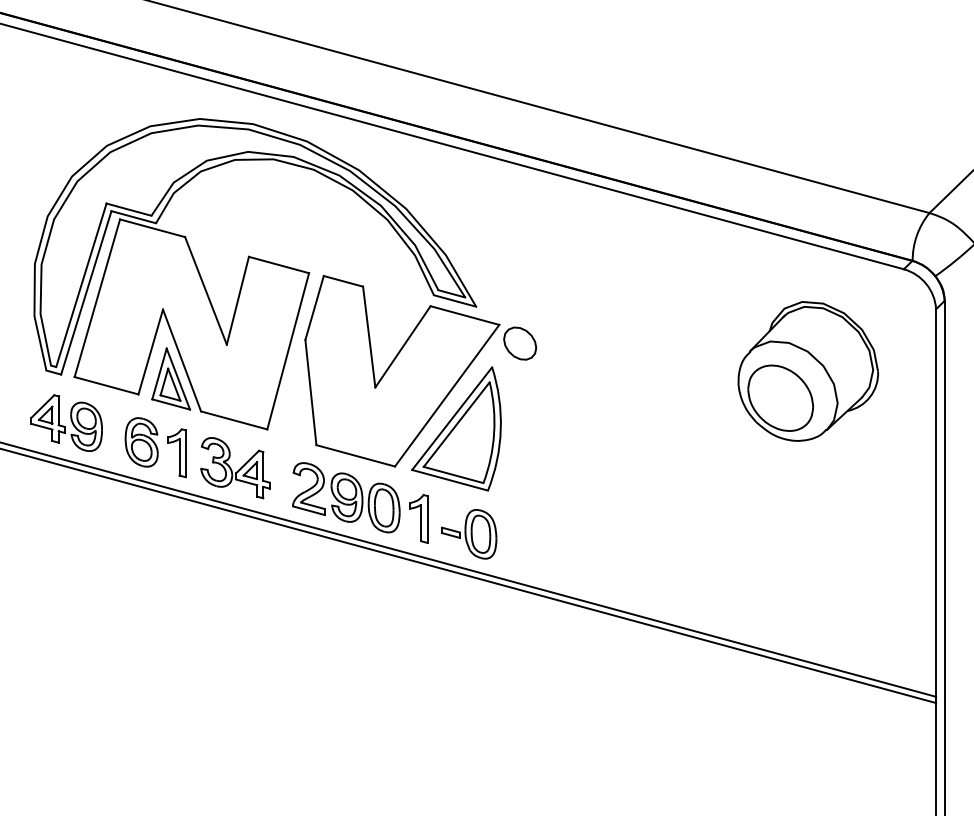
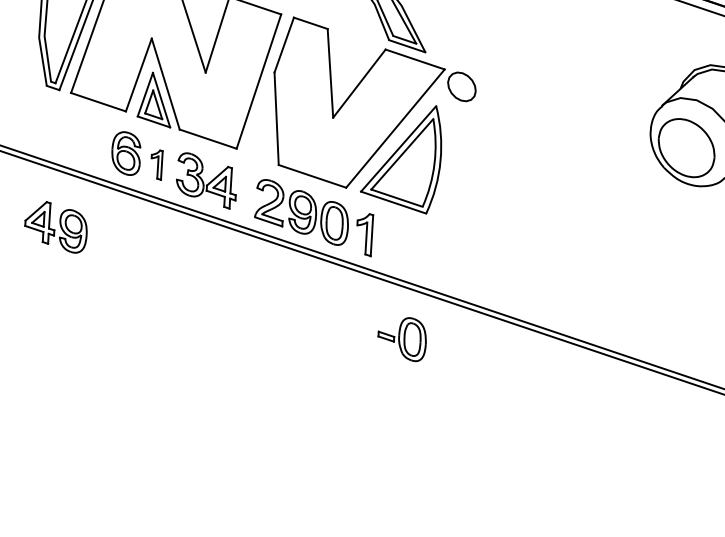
part: (66, 422) -> (56, 226), moved
part: (176, 453) -> (156, 165), size x0.7
part: (468, 534) -> (401, 339), moved

